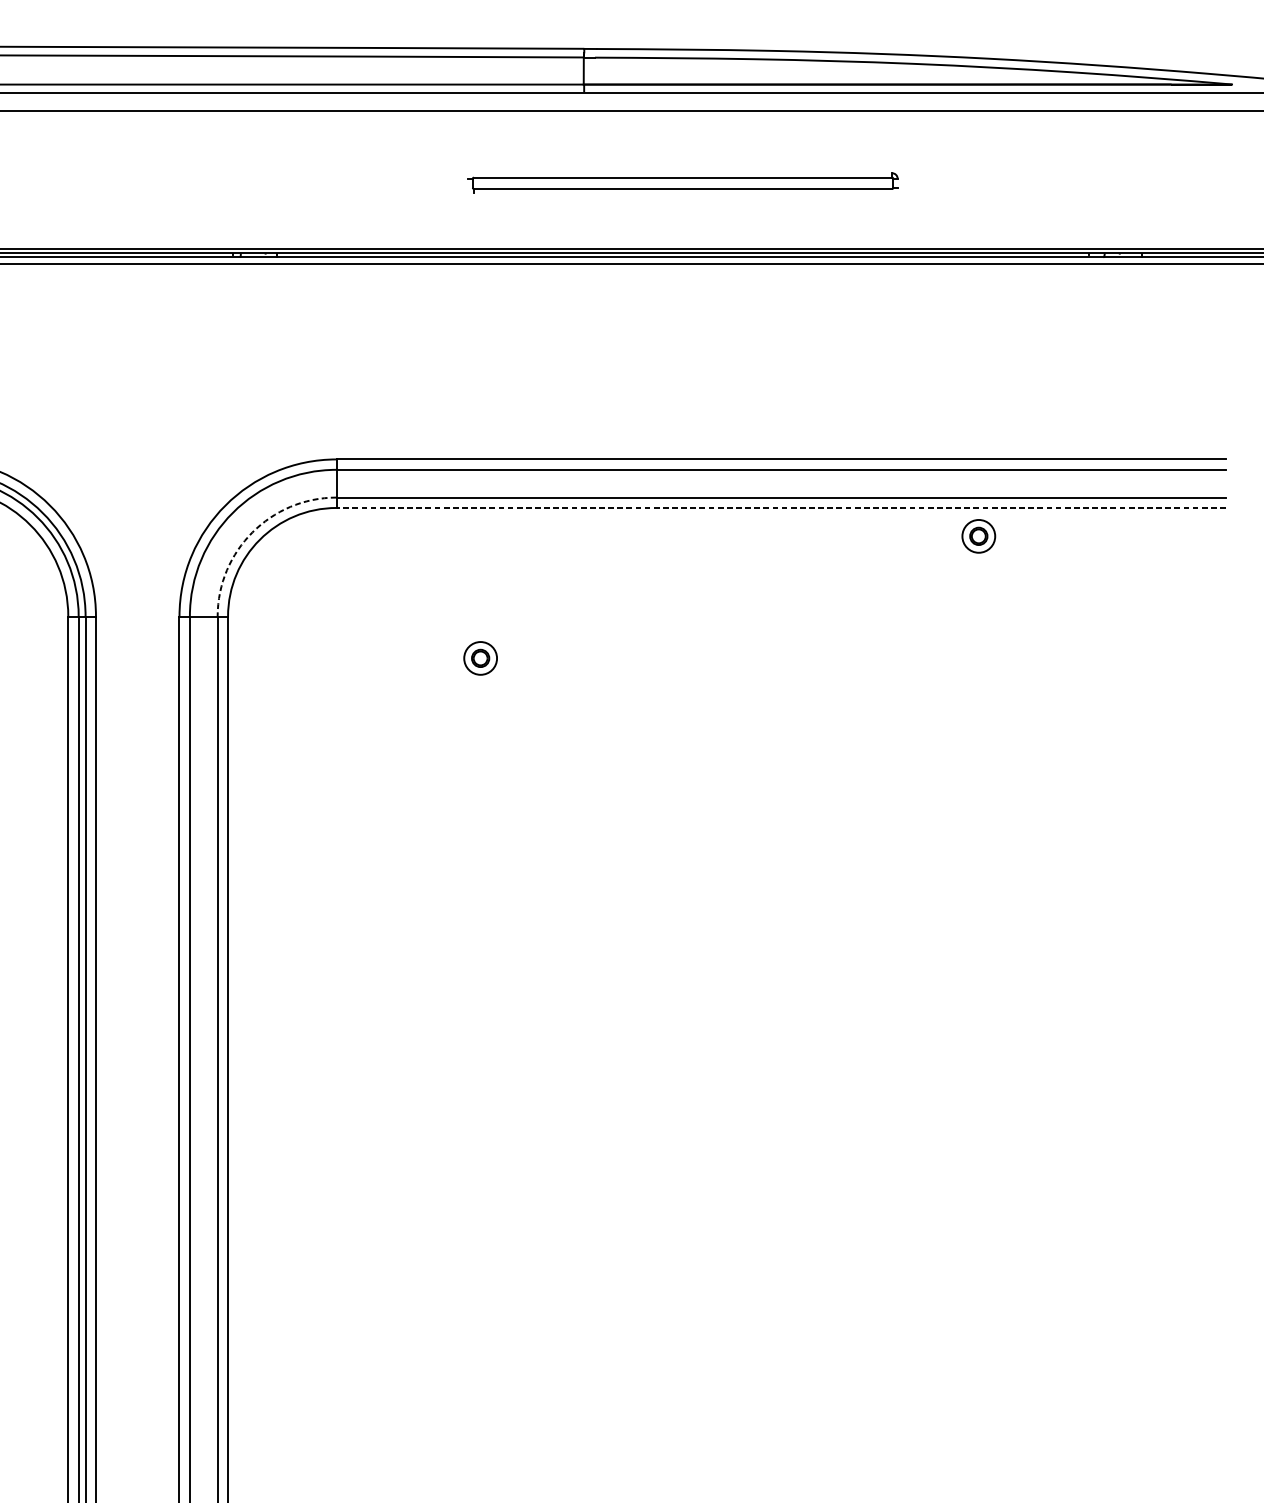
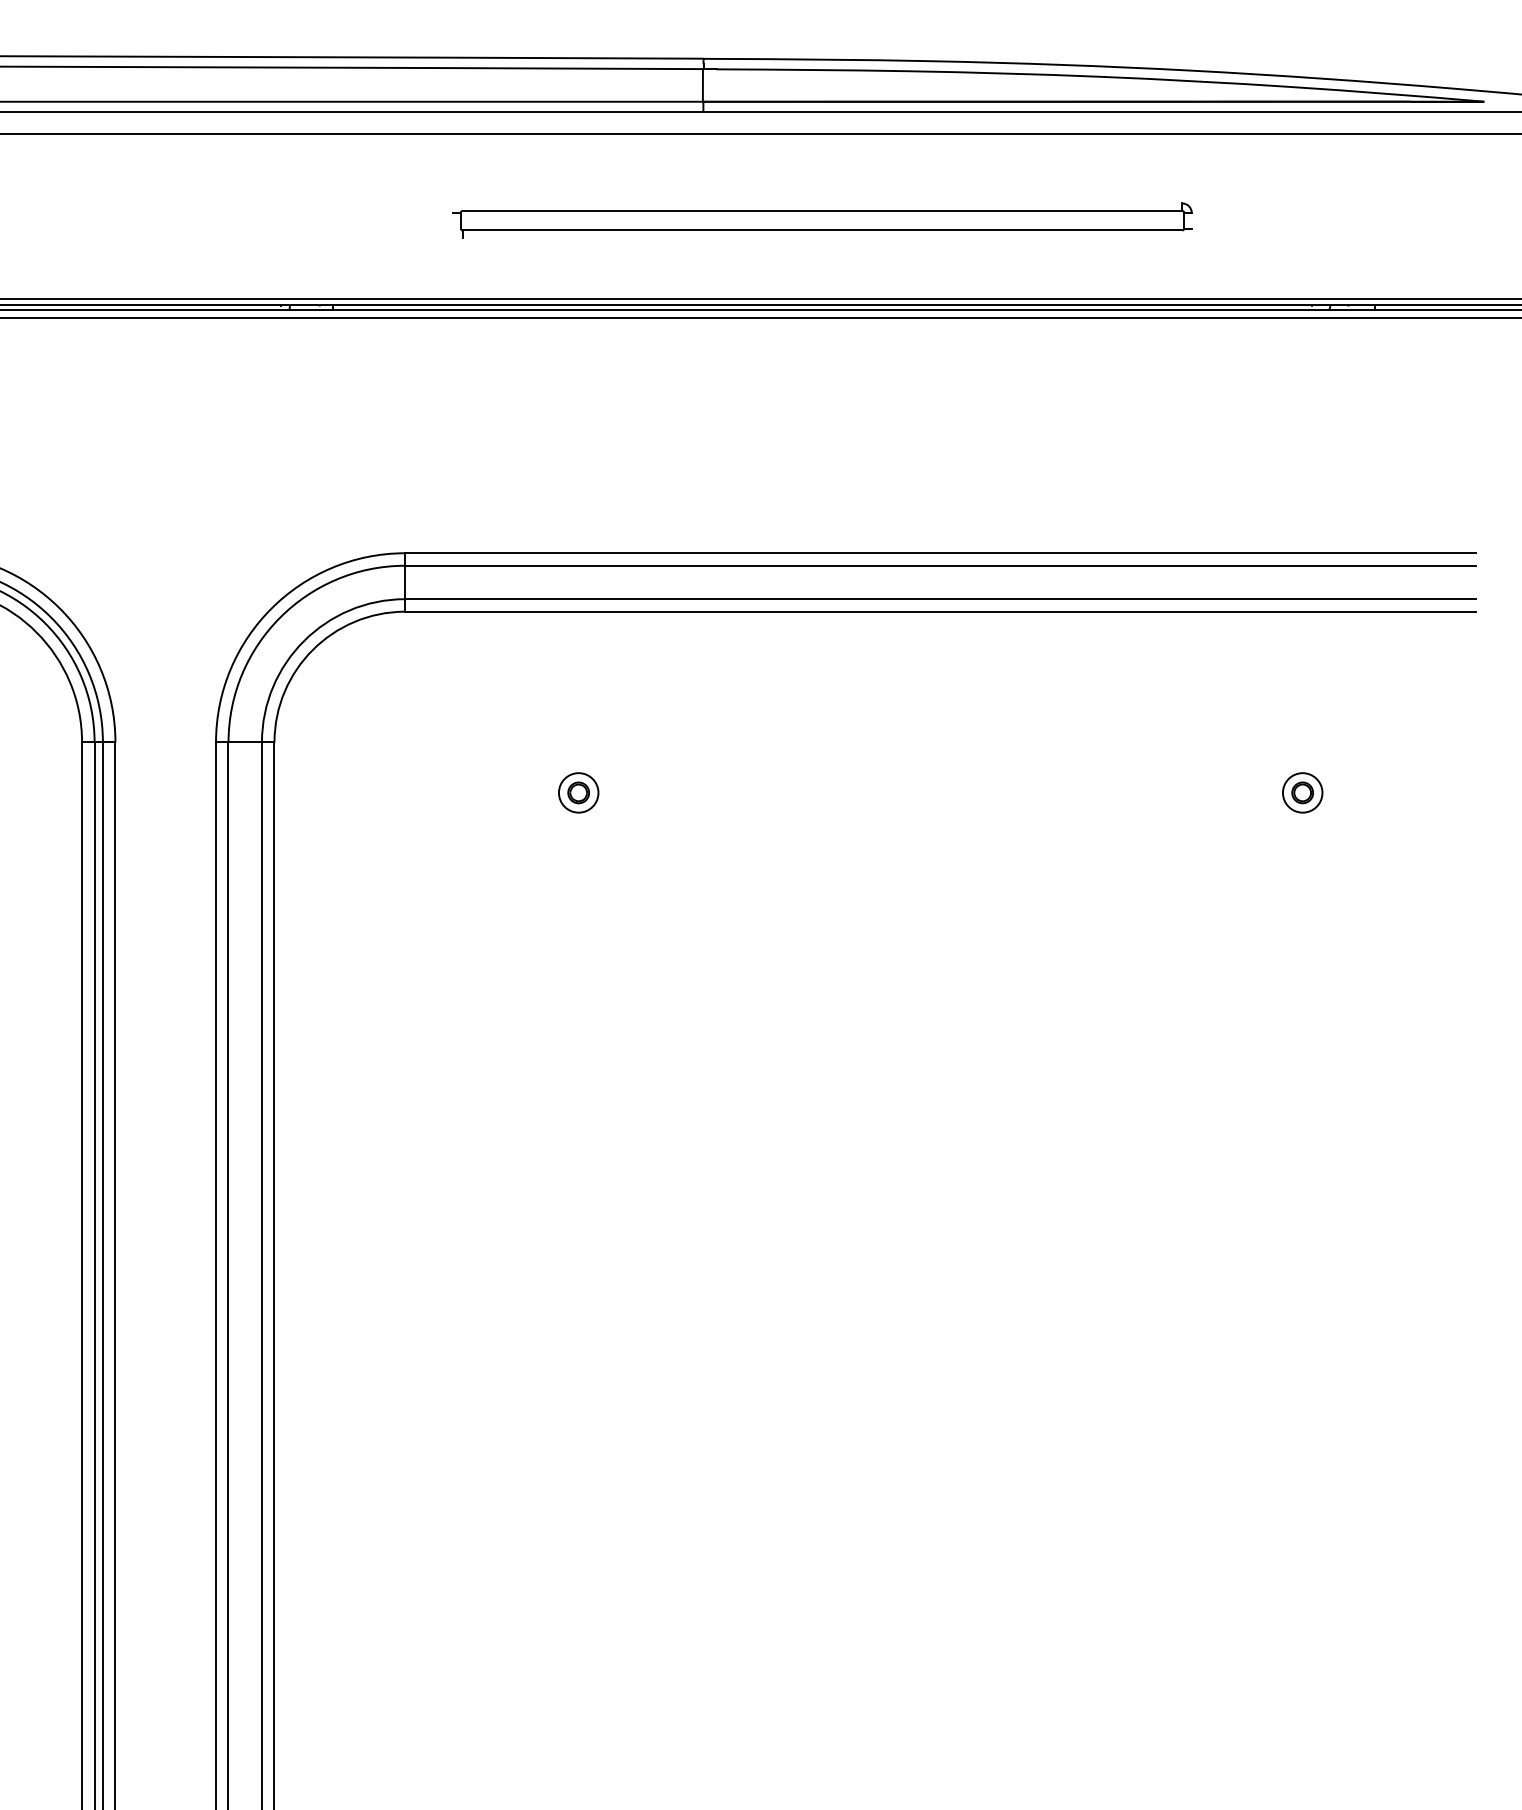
part: (683, 183) -> (822, 220), size x1.43
line: (781, 507) -> (940, 611), dashed -> solid
arc: (252, 532) -> (303, 641), dashed -> solid
part: (978, 536) -> (1302, 792), moved

